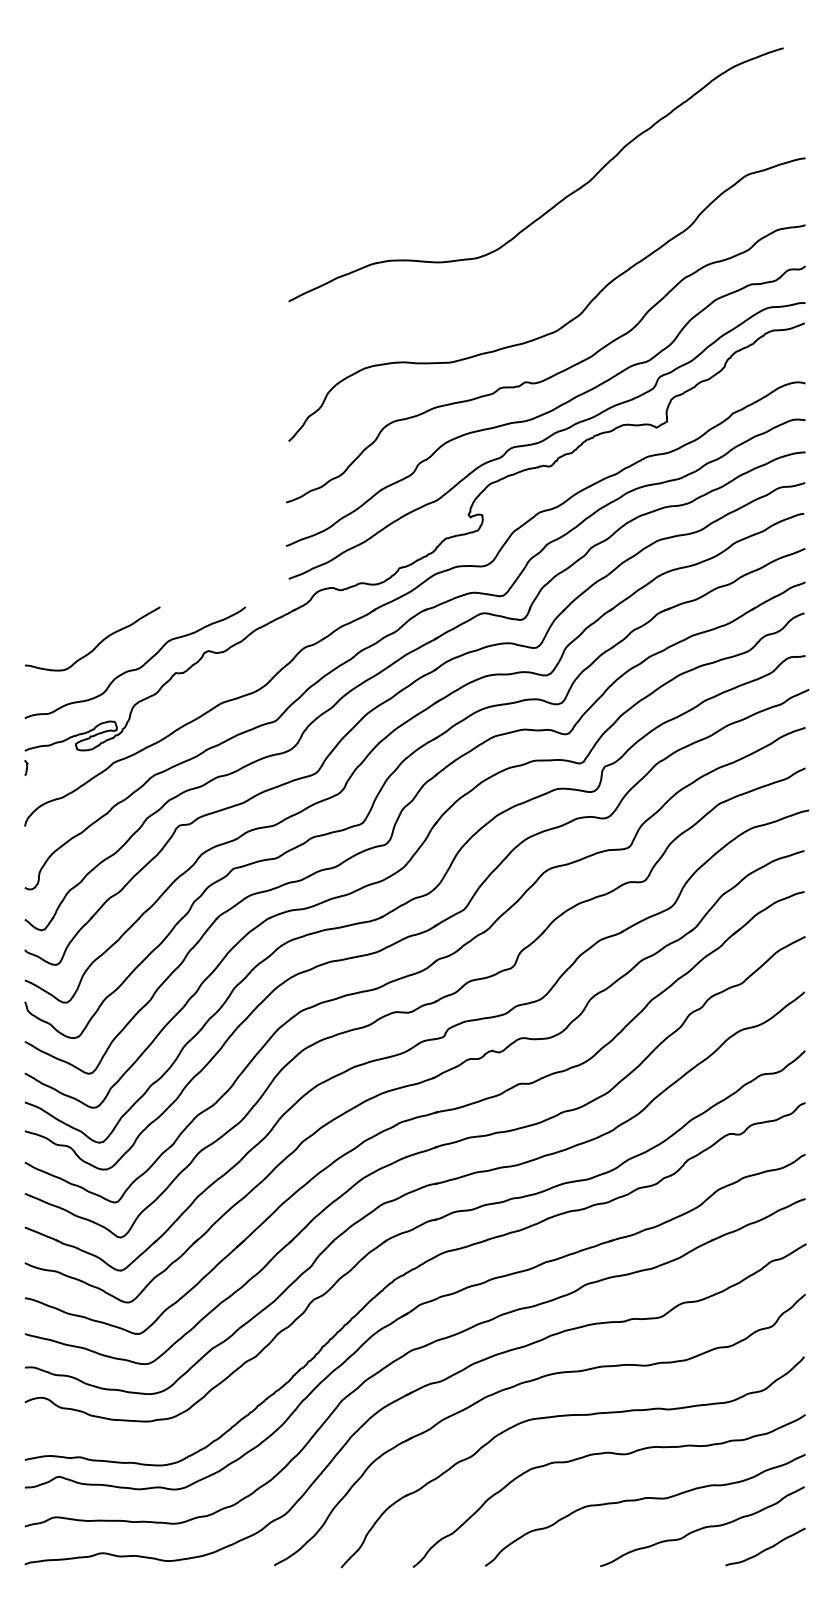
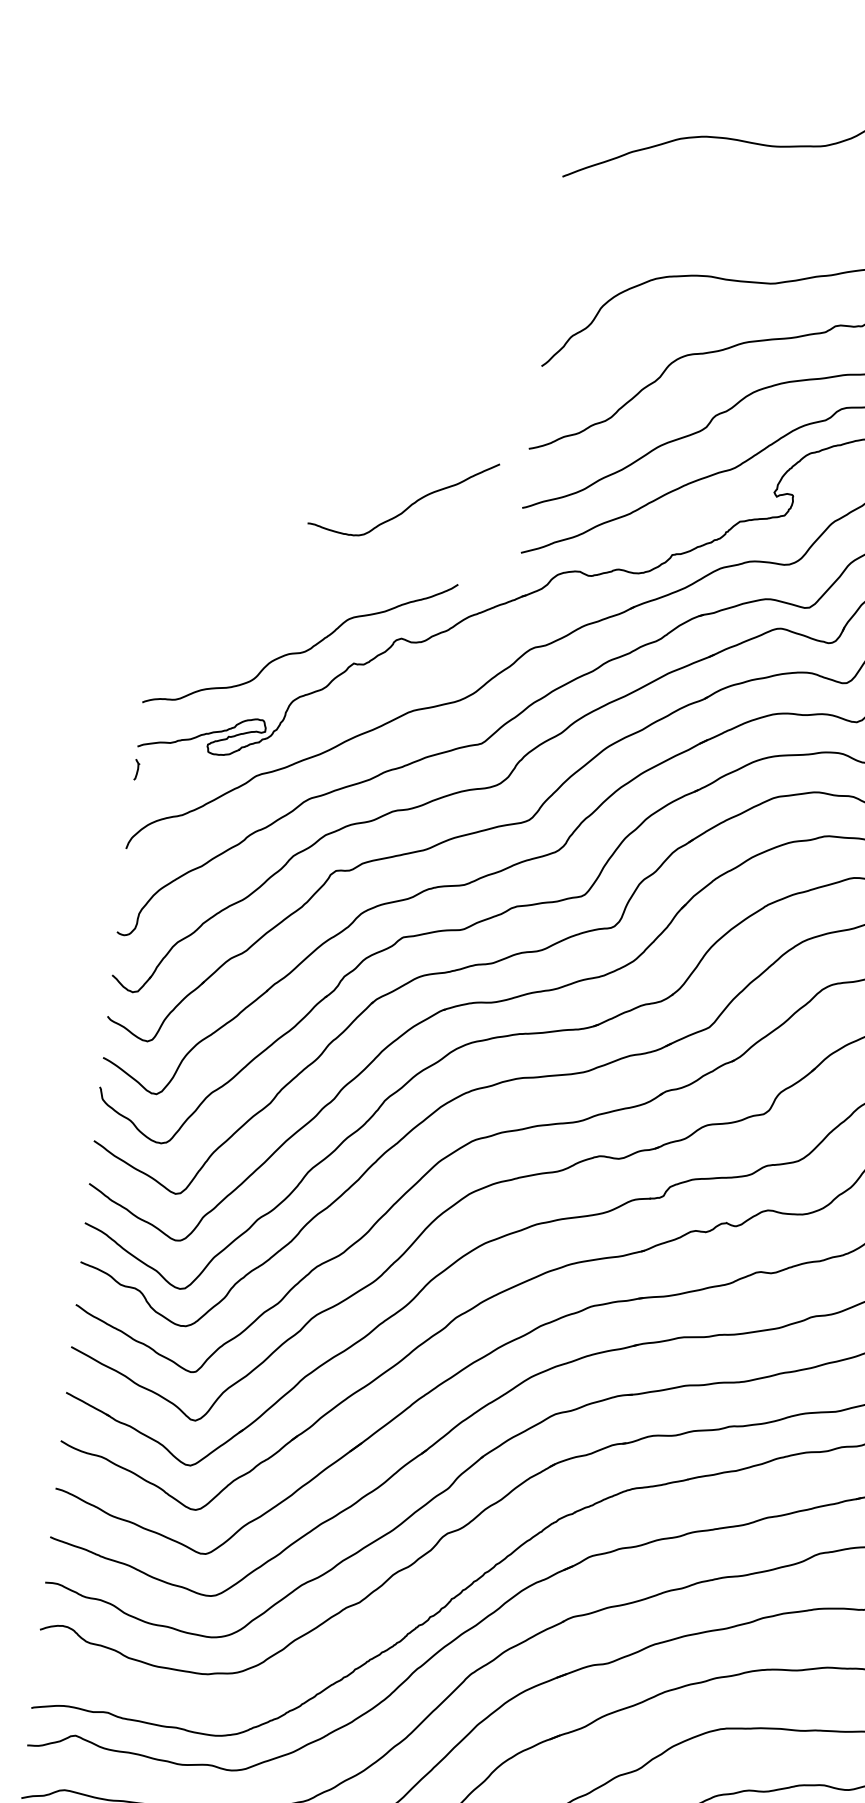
curve: (98, 643) -> (410, 504), moved

